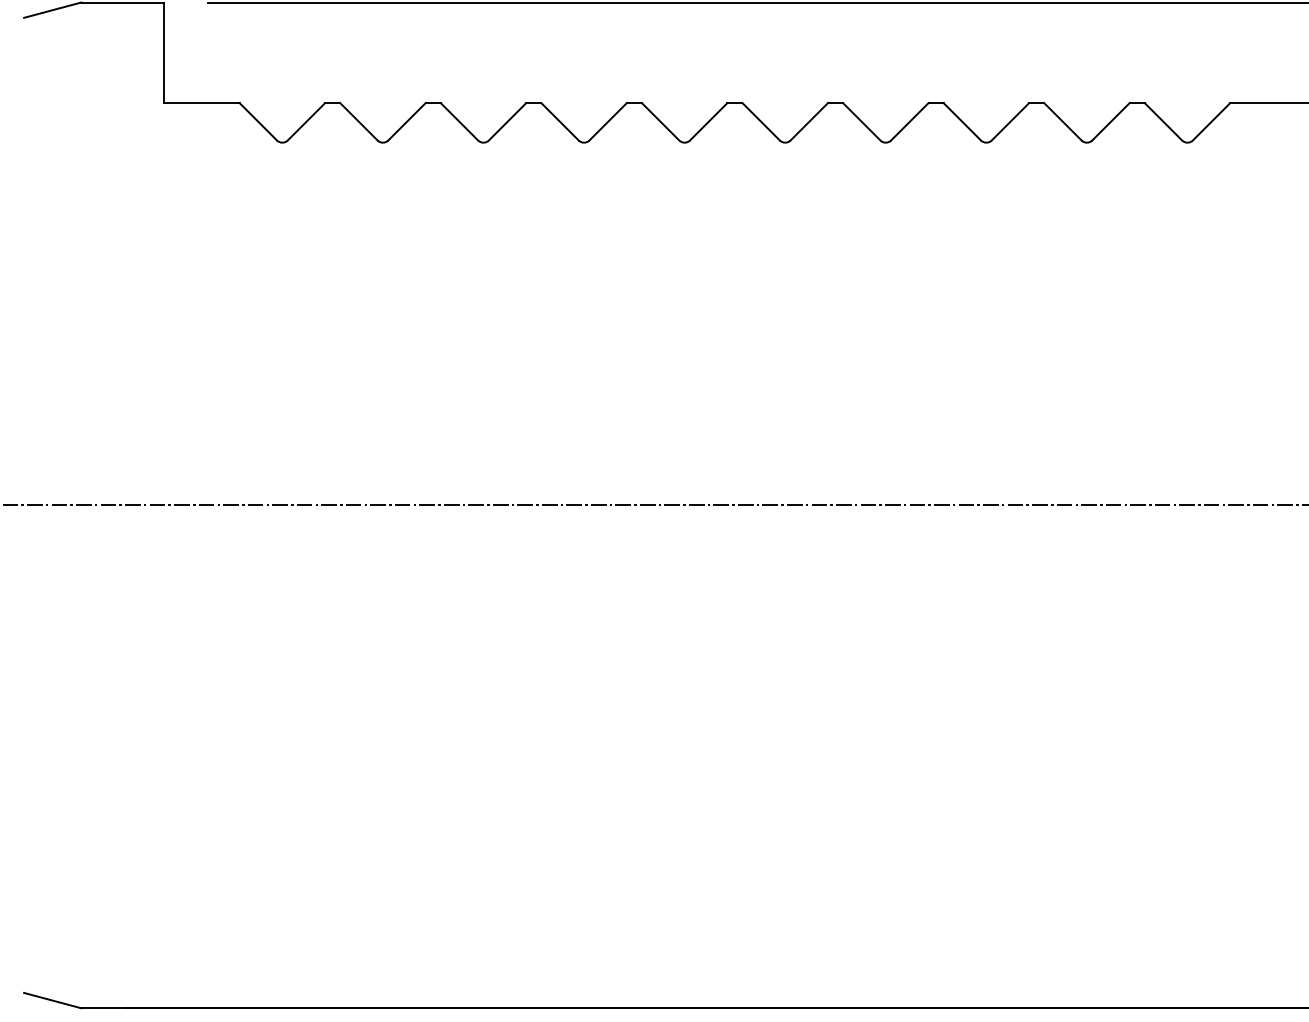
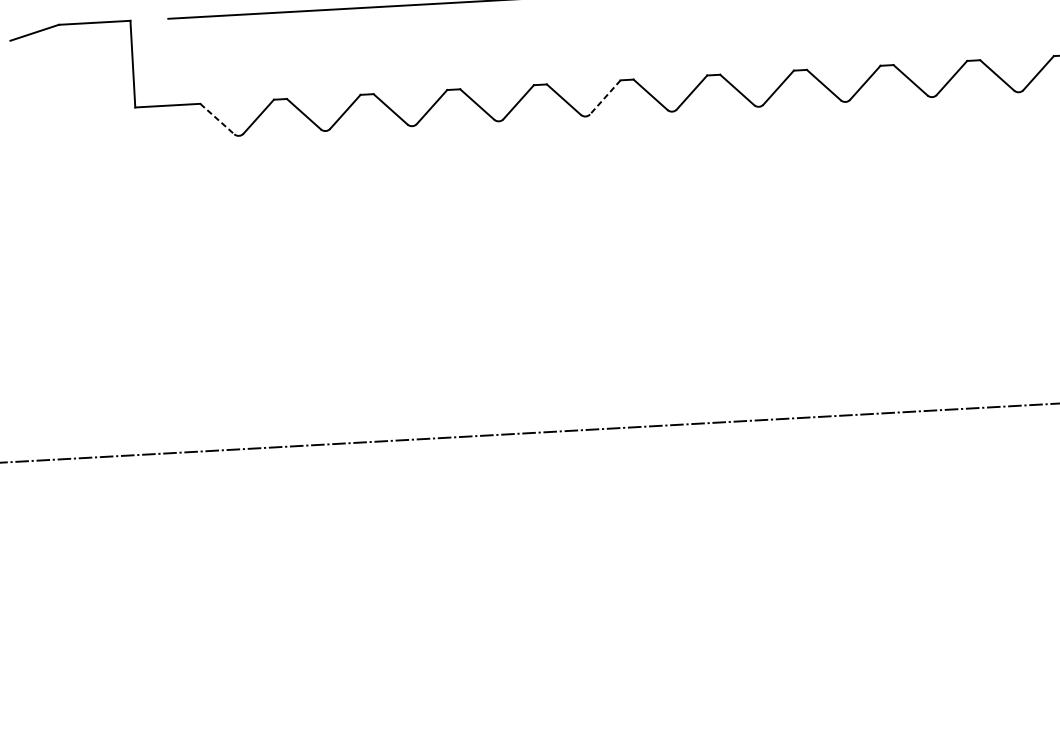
line: (258, 122) -> (217, 119), solid -> dashed
line: (708, 122) -> (605, 97), solid -> dashed

